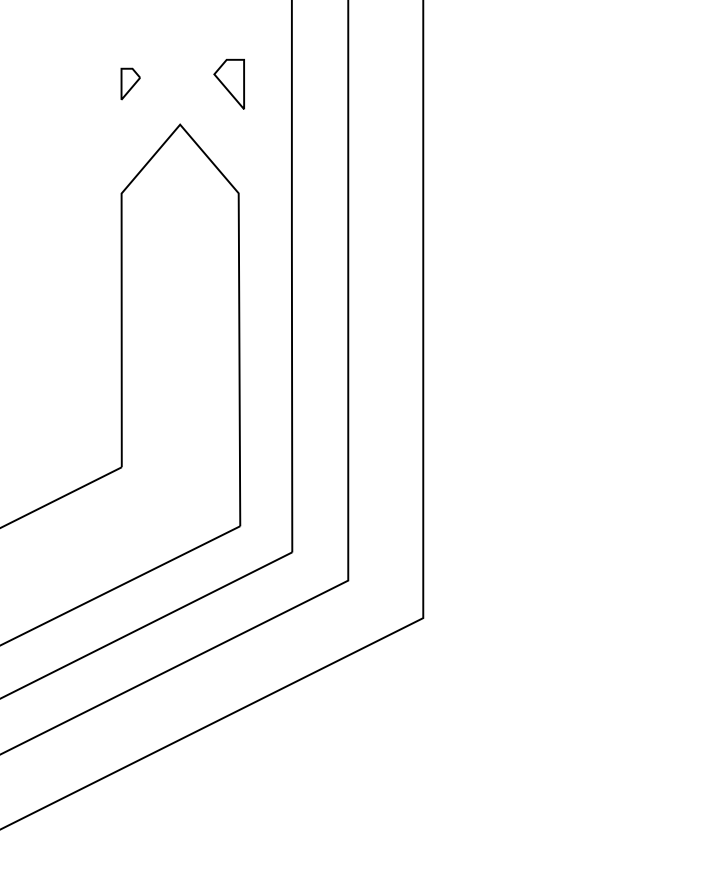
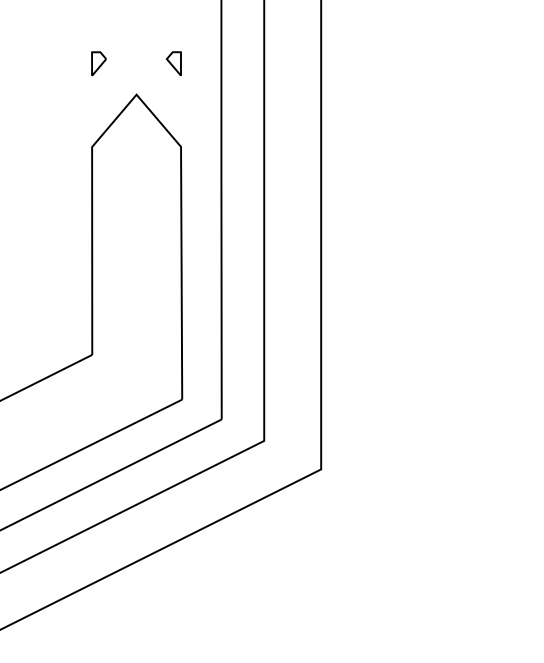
part: (229, 83) -> (174, 63), size x0.62

